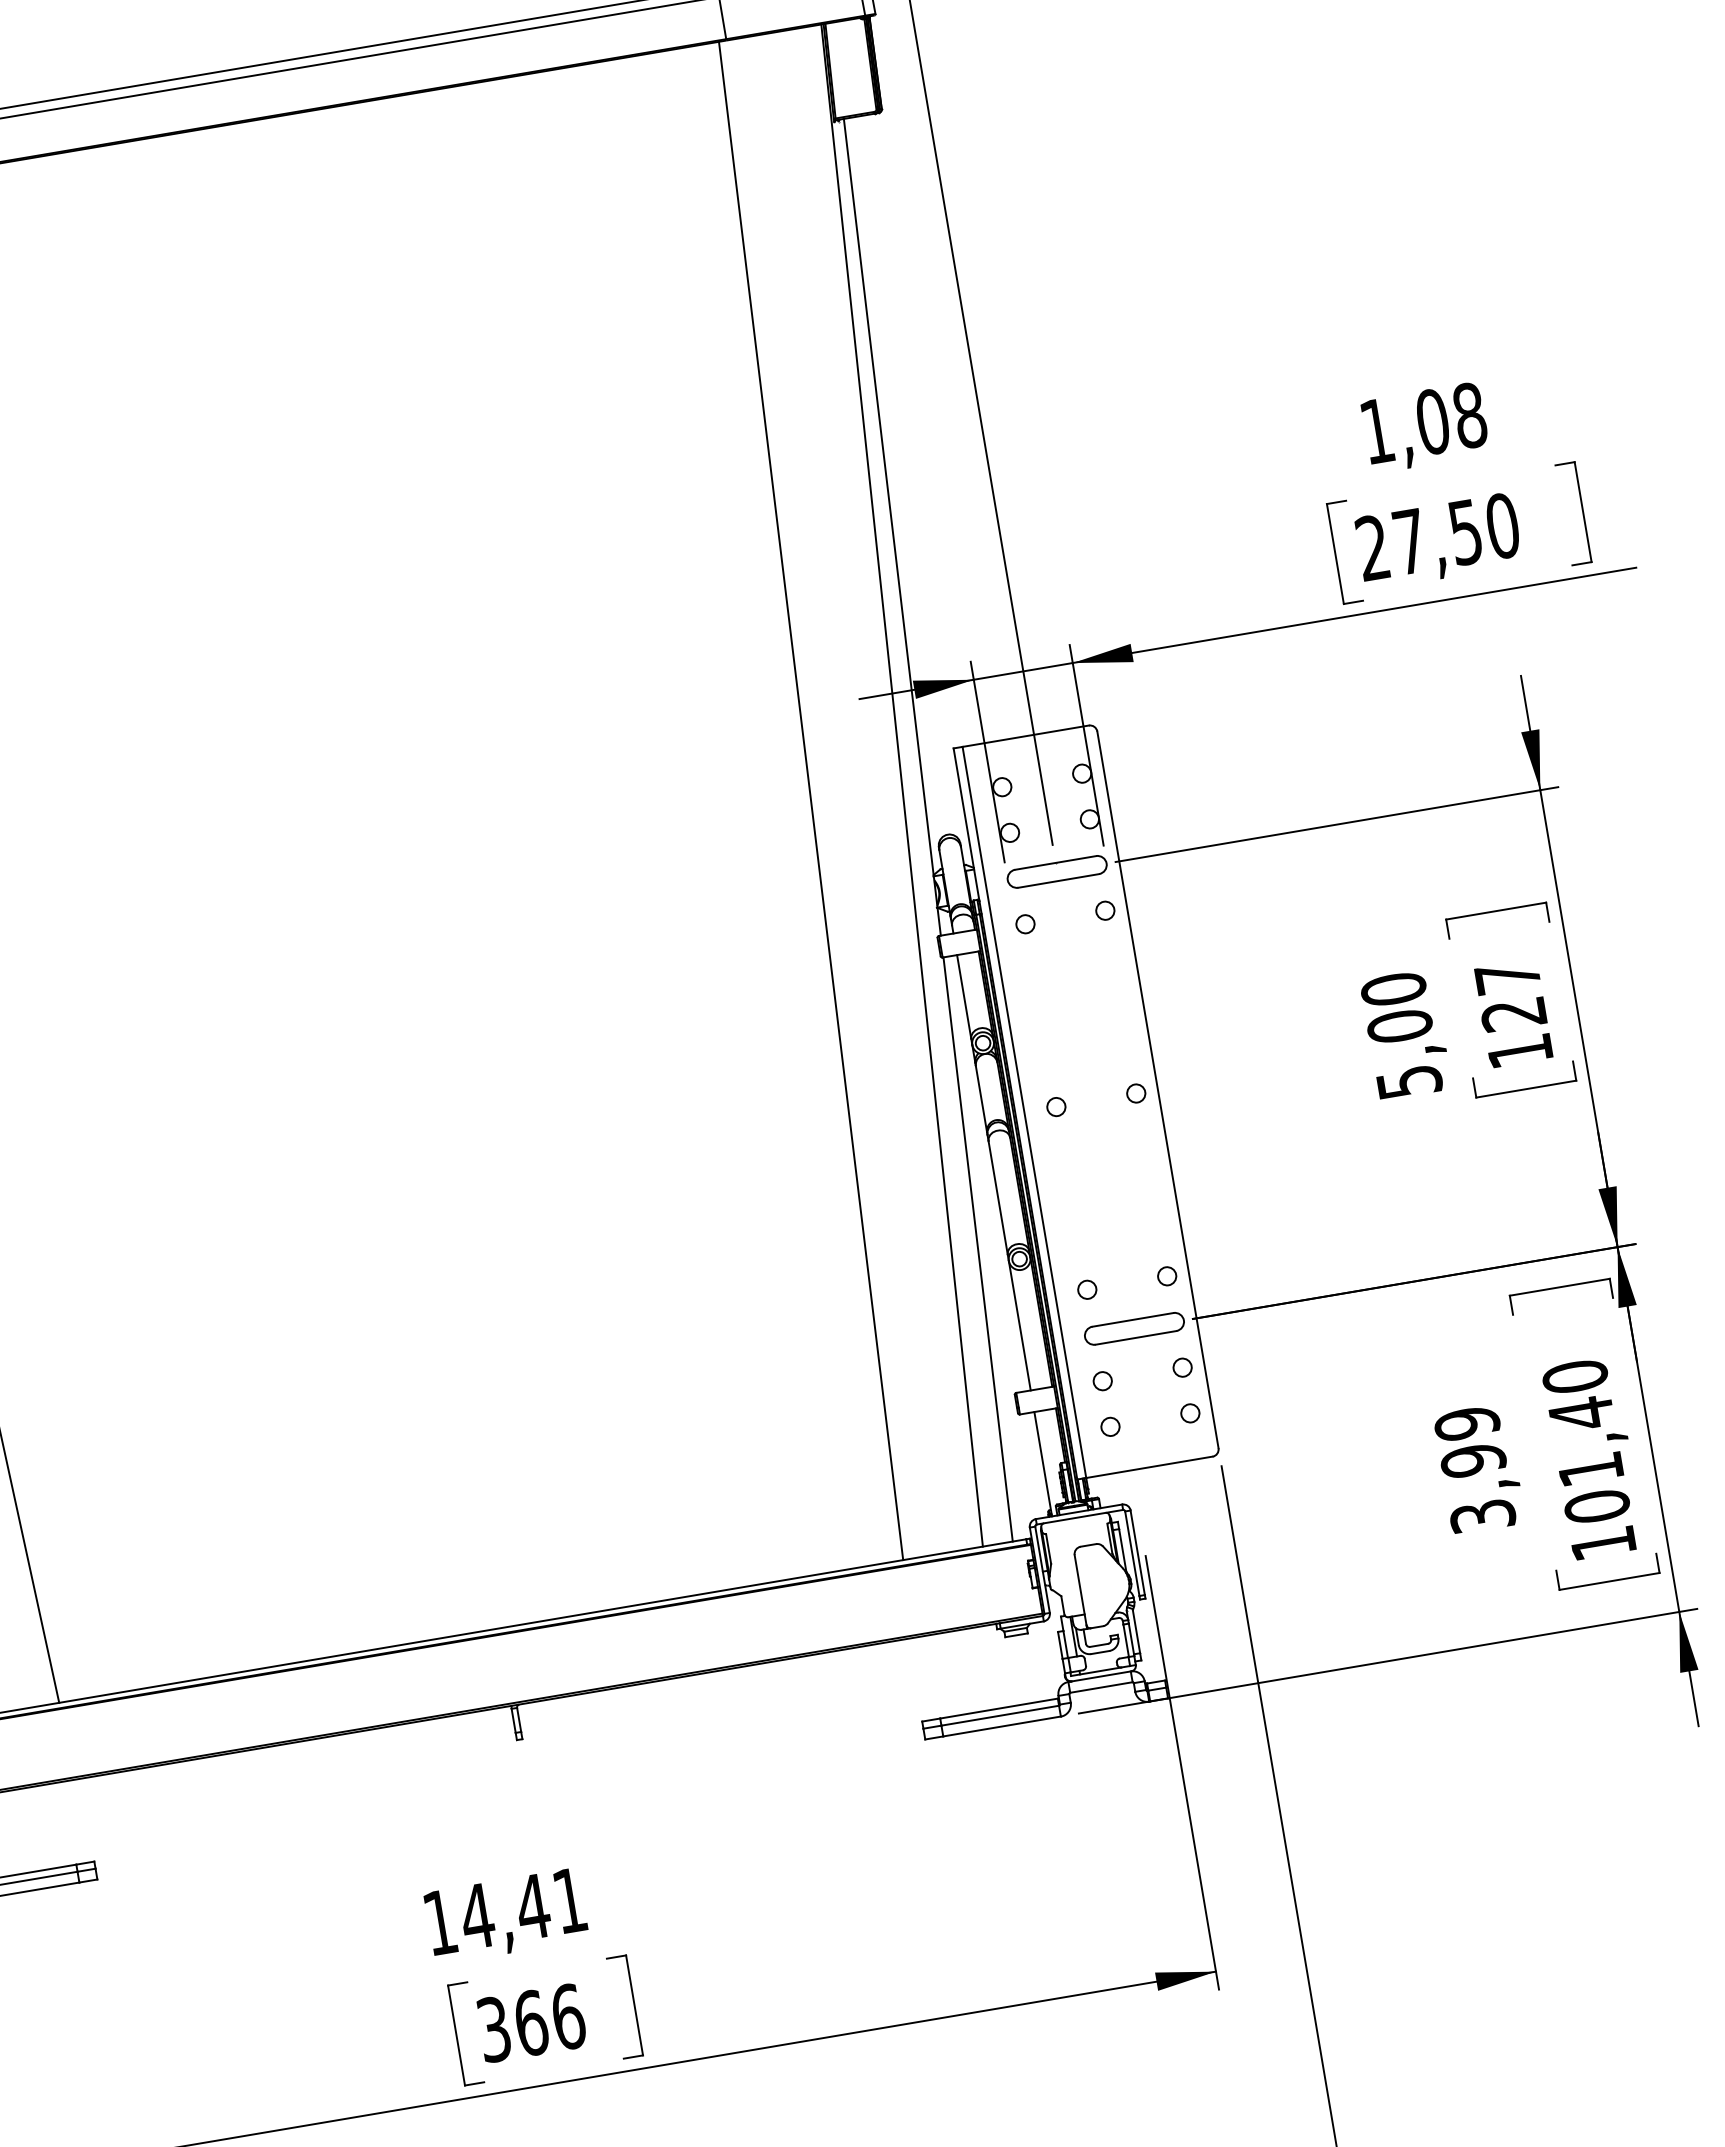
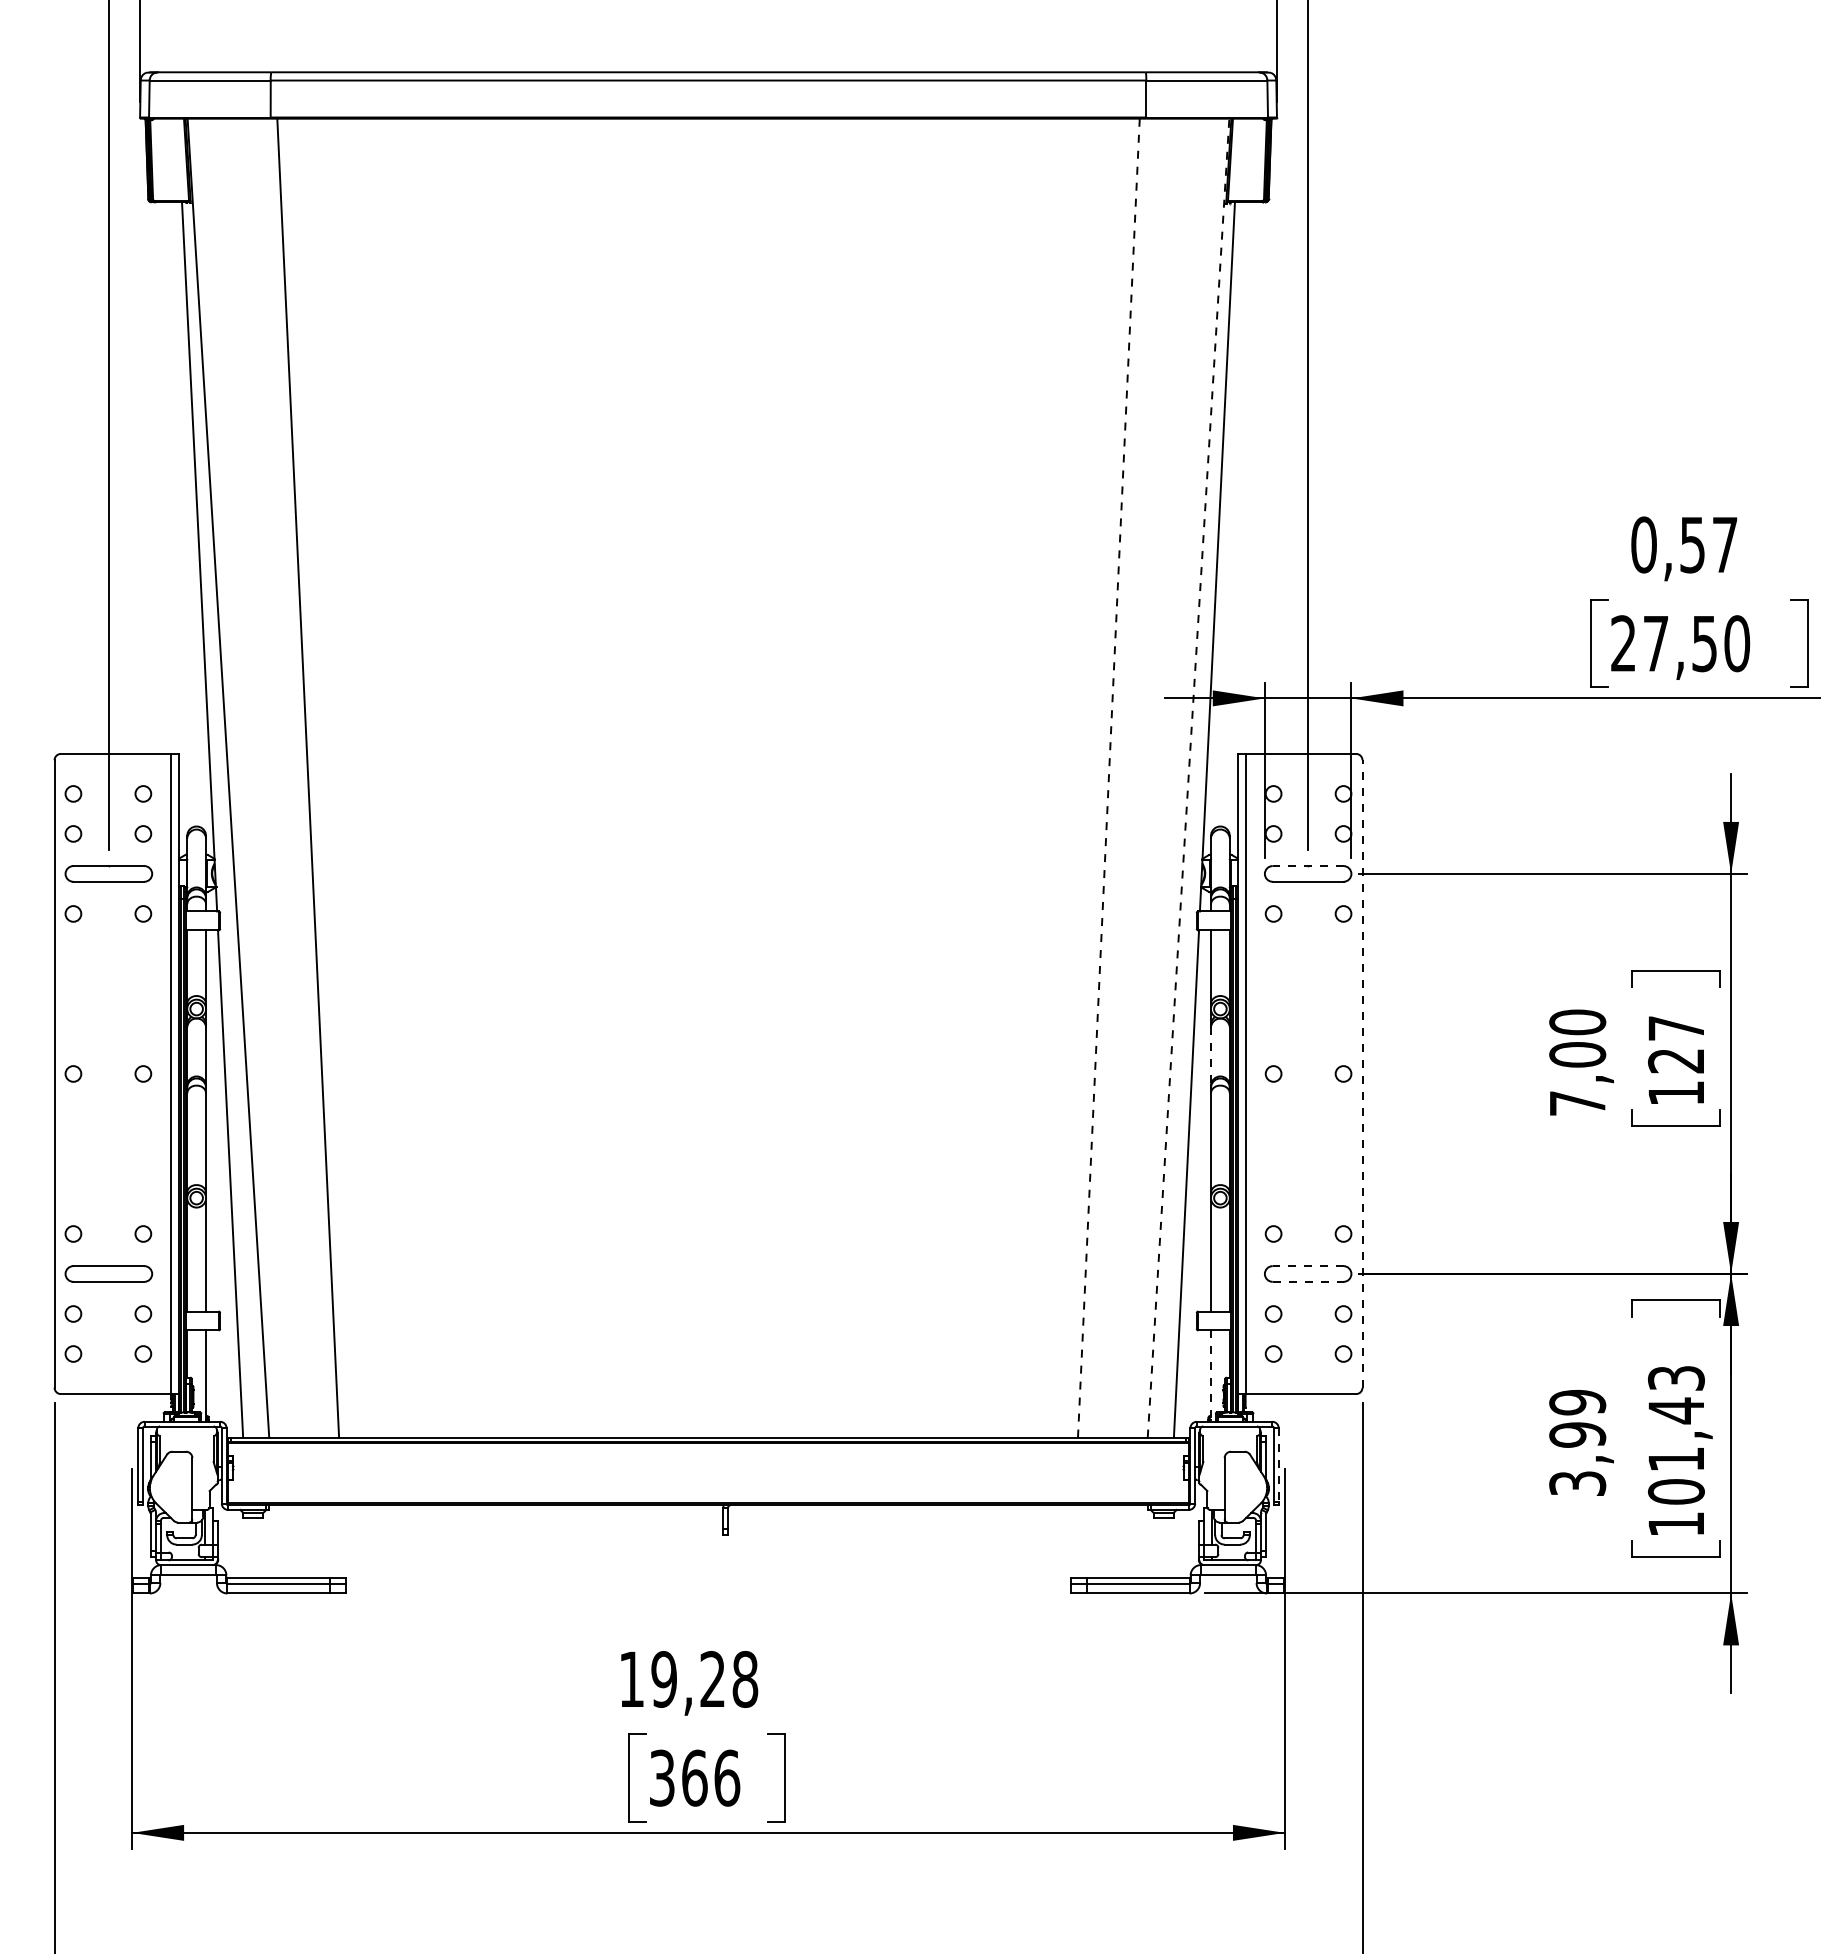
text: (1423, 422) -> (1684, 544), 1,08 -> 0,57
line: (902, 786) -> (1188, 778), solid -> dashed
line: (810, 800) -> (1108, 777), solid -> dashed
line: (1055, 863) -> (1307, 866), solid -> dashed
text: (1410, 1081) -> (1578, 1103), 5,00 -> 7,00
line: (1158, 1090) -> (1362, 1074), solid -> dashed
line: (980, 1099) -> (1210, 1056), solid -> dashed
line: (1132, 1320) -> (1307, 1266), solid -> dashed
line: (1136, 1337) -> (1308, 1281), solid -> dashed
text: (1575, 1377) -> (1676, 1378), 101,40 -> 101,43
line: (1042, 1464) -> (1210, 1376), solid -> dashed
line: (1137, 1553) -> (1278, 1465), solid -> dashed
text: (523, 1908) -> (704, 1679), 14,41 -> 19,28

